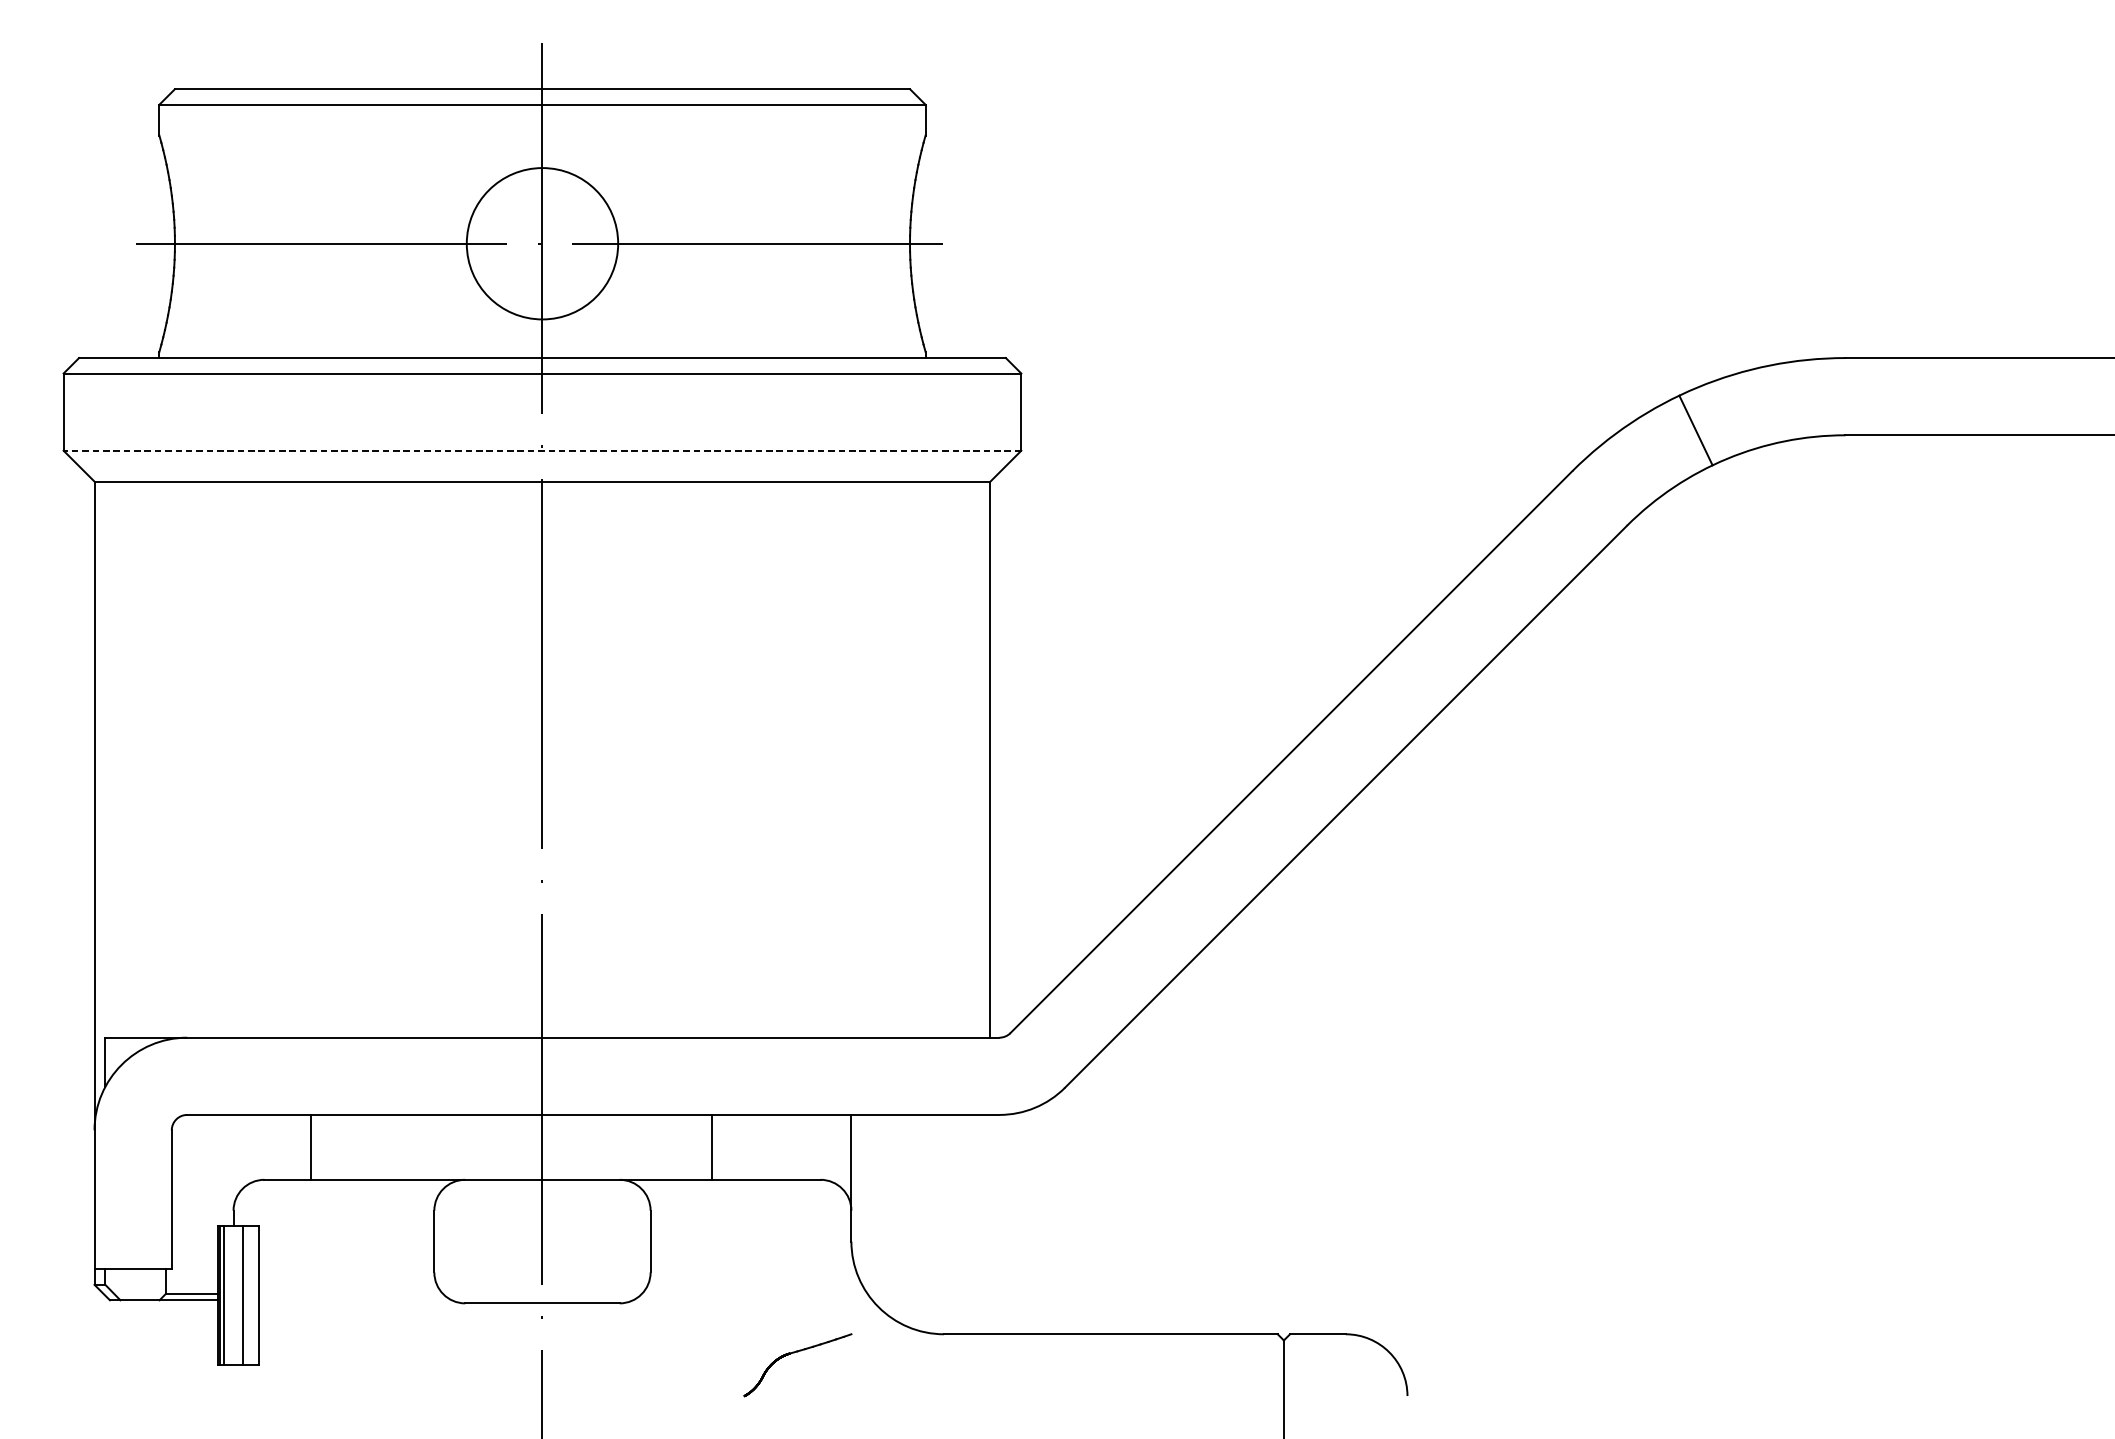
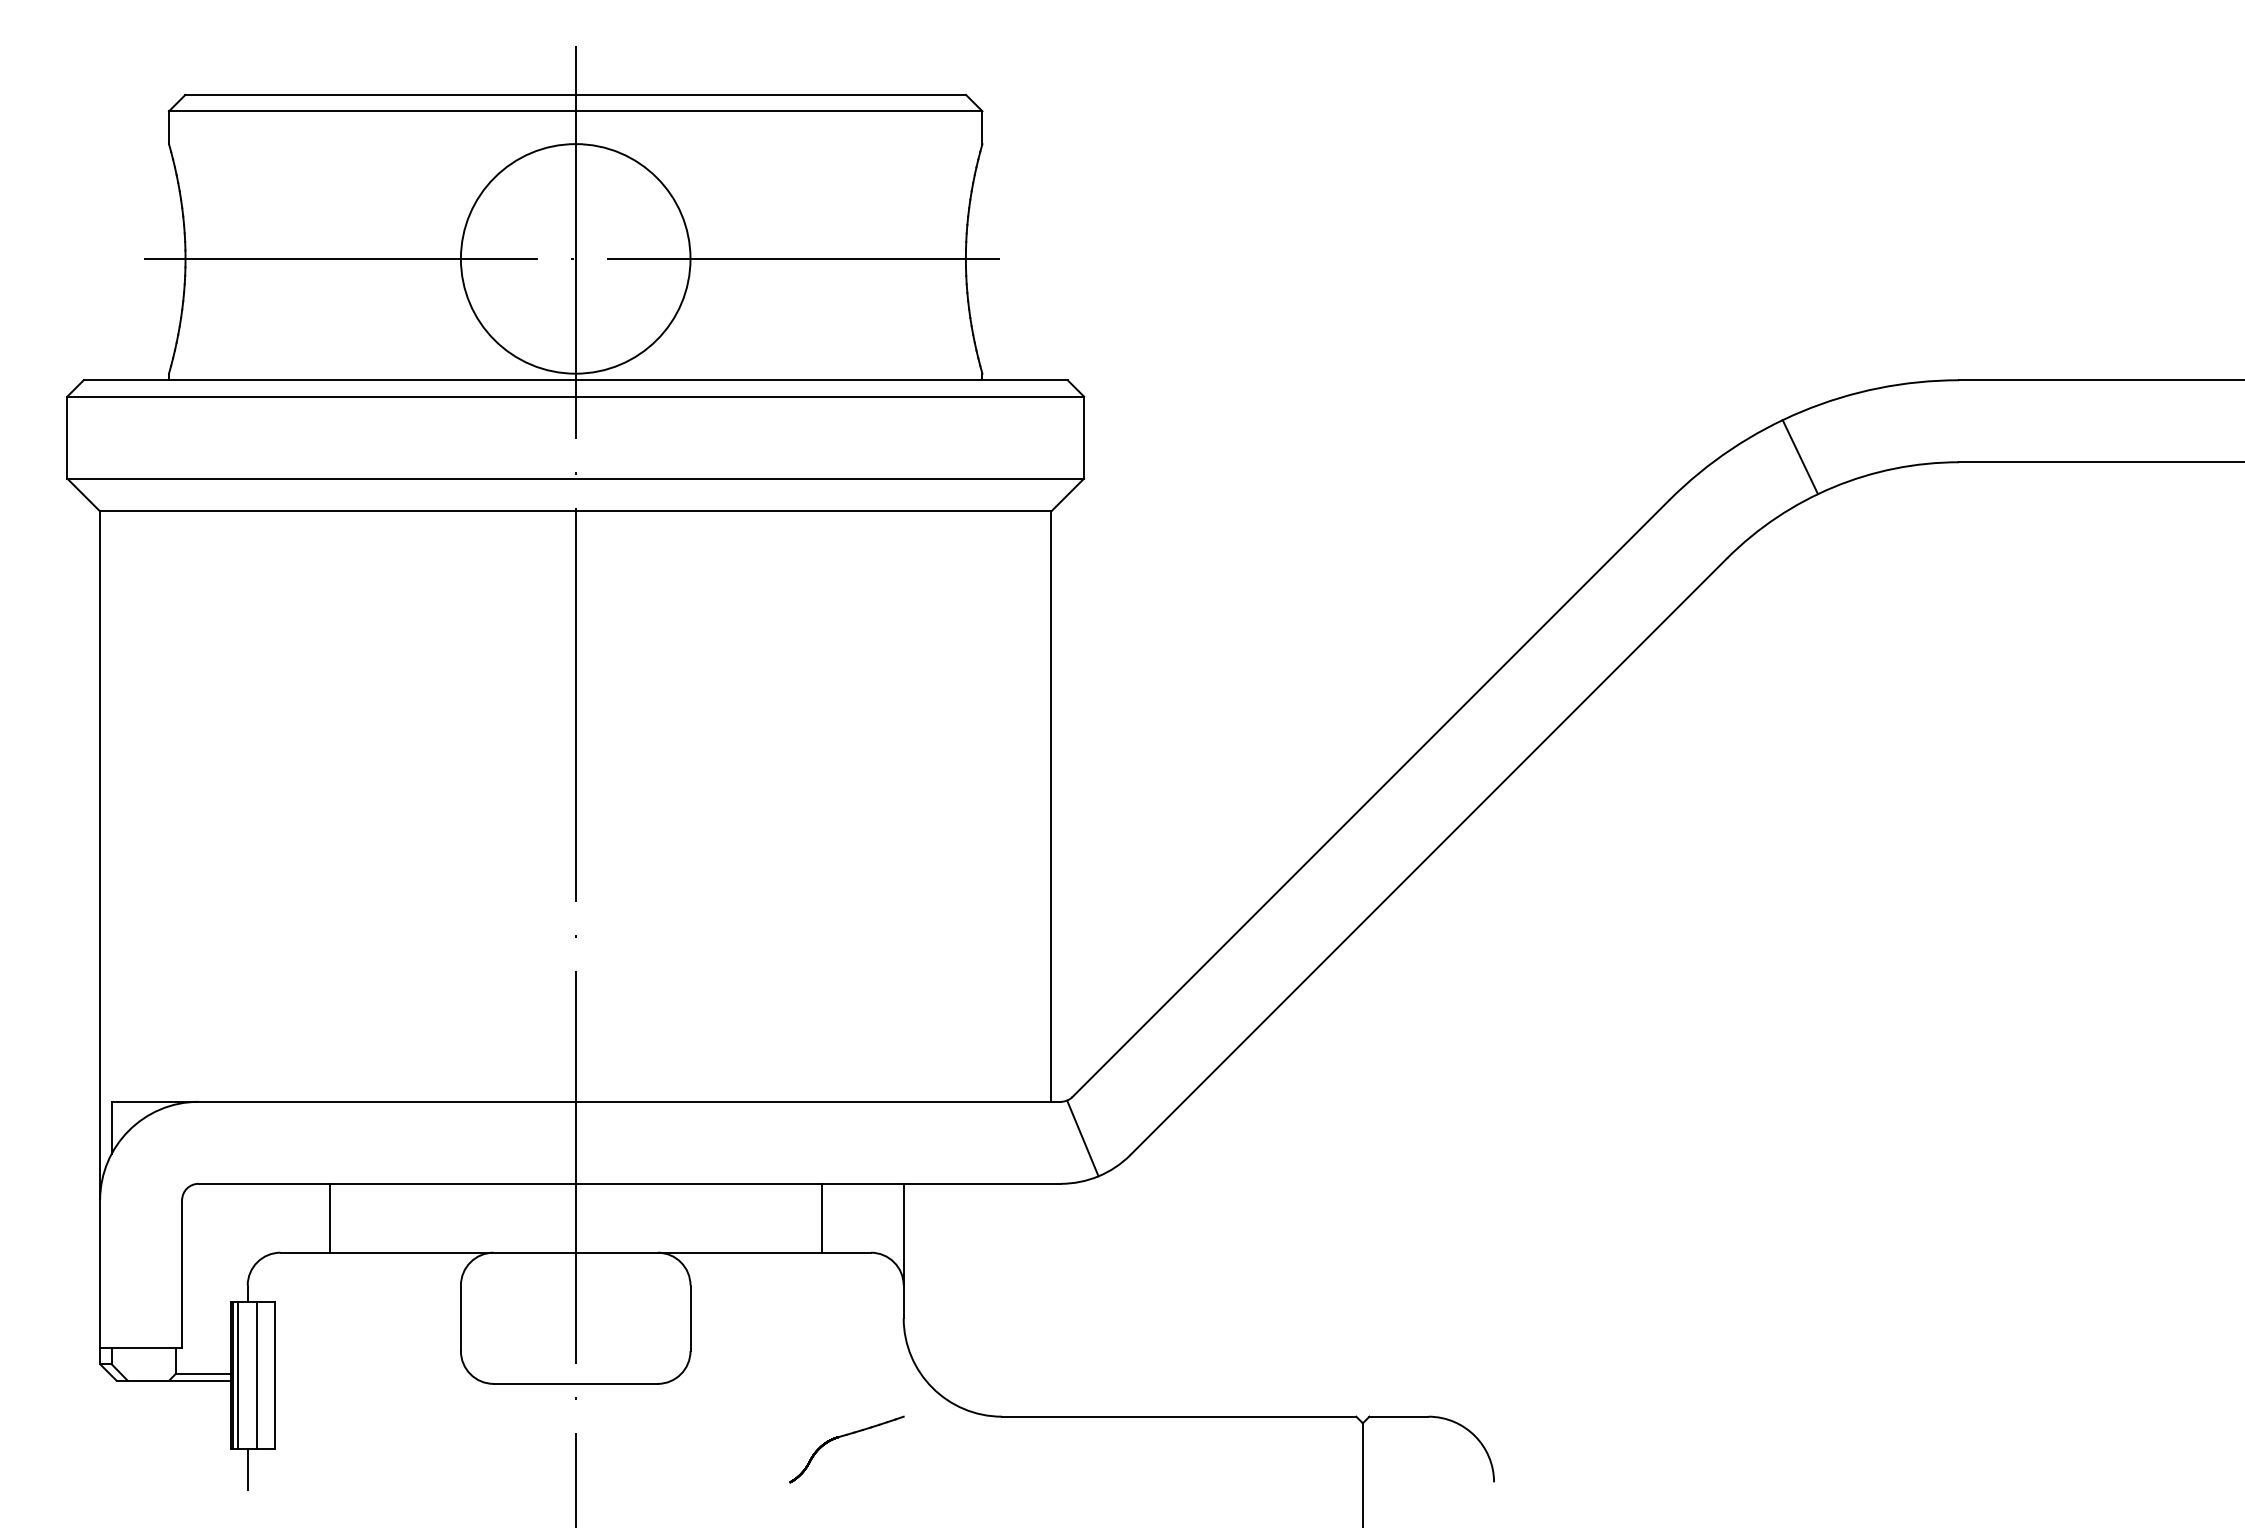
circle: (542, 243) -> (575, 258), size x1.43
line: (542, 450) -> (575, 478), dashed -> solid
line: (1019, 1072) -> (1082, 1138), added
line: (711, 1146) -> (821, 1217), moved
line: (233, 1384) -> (247, 1469), added

